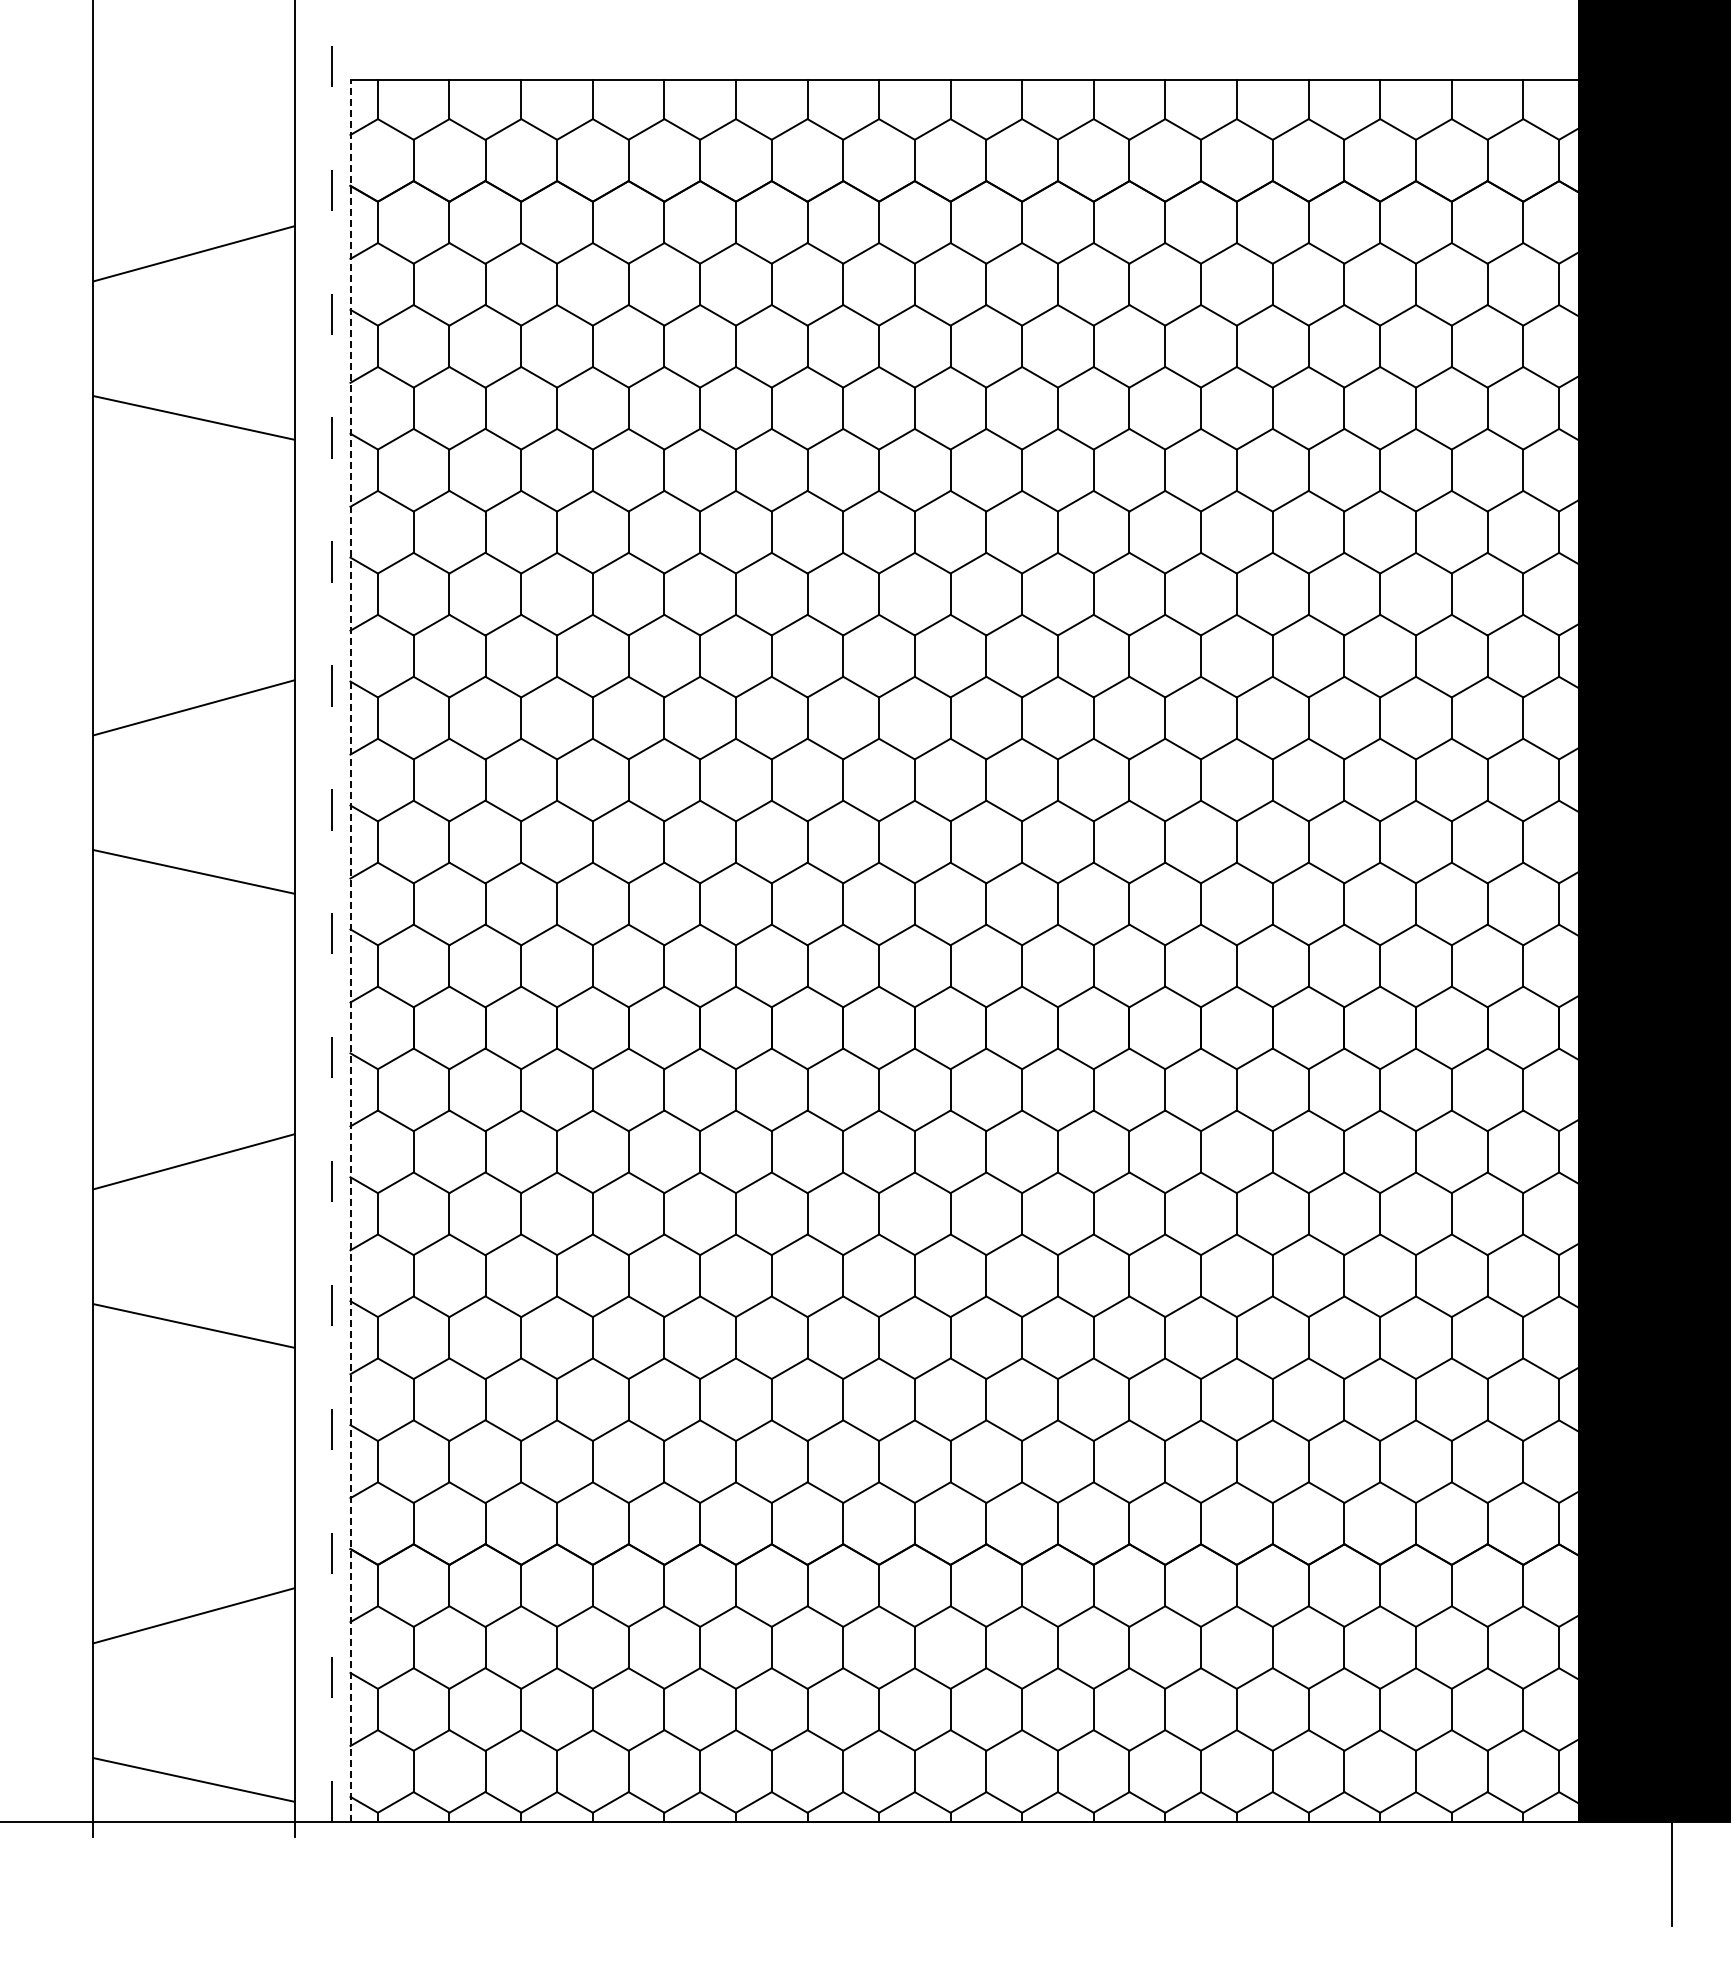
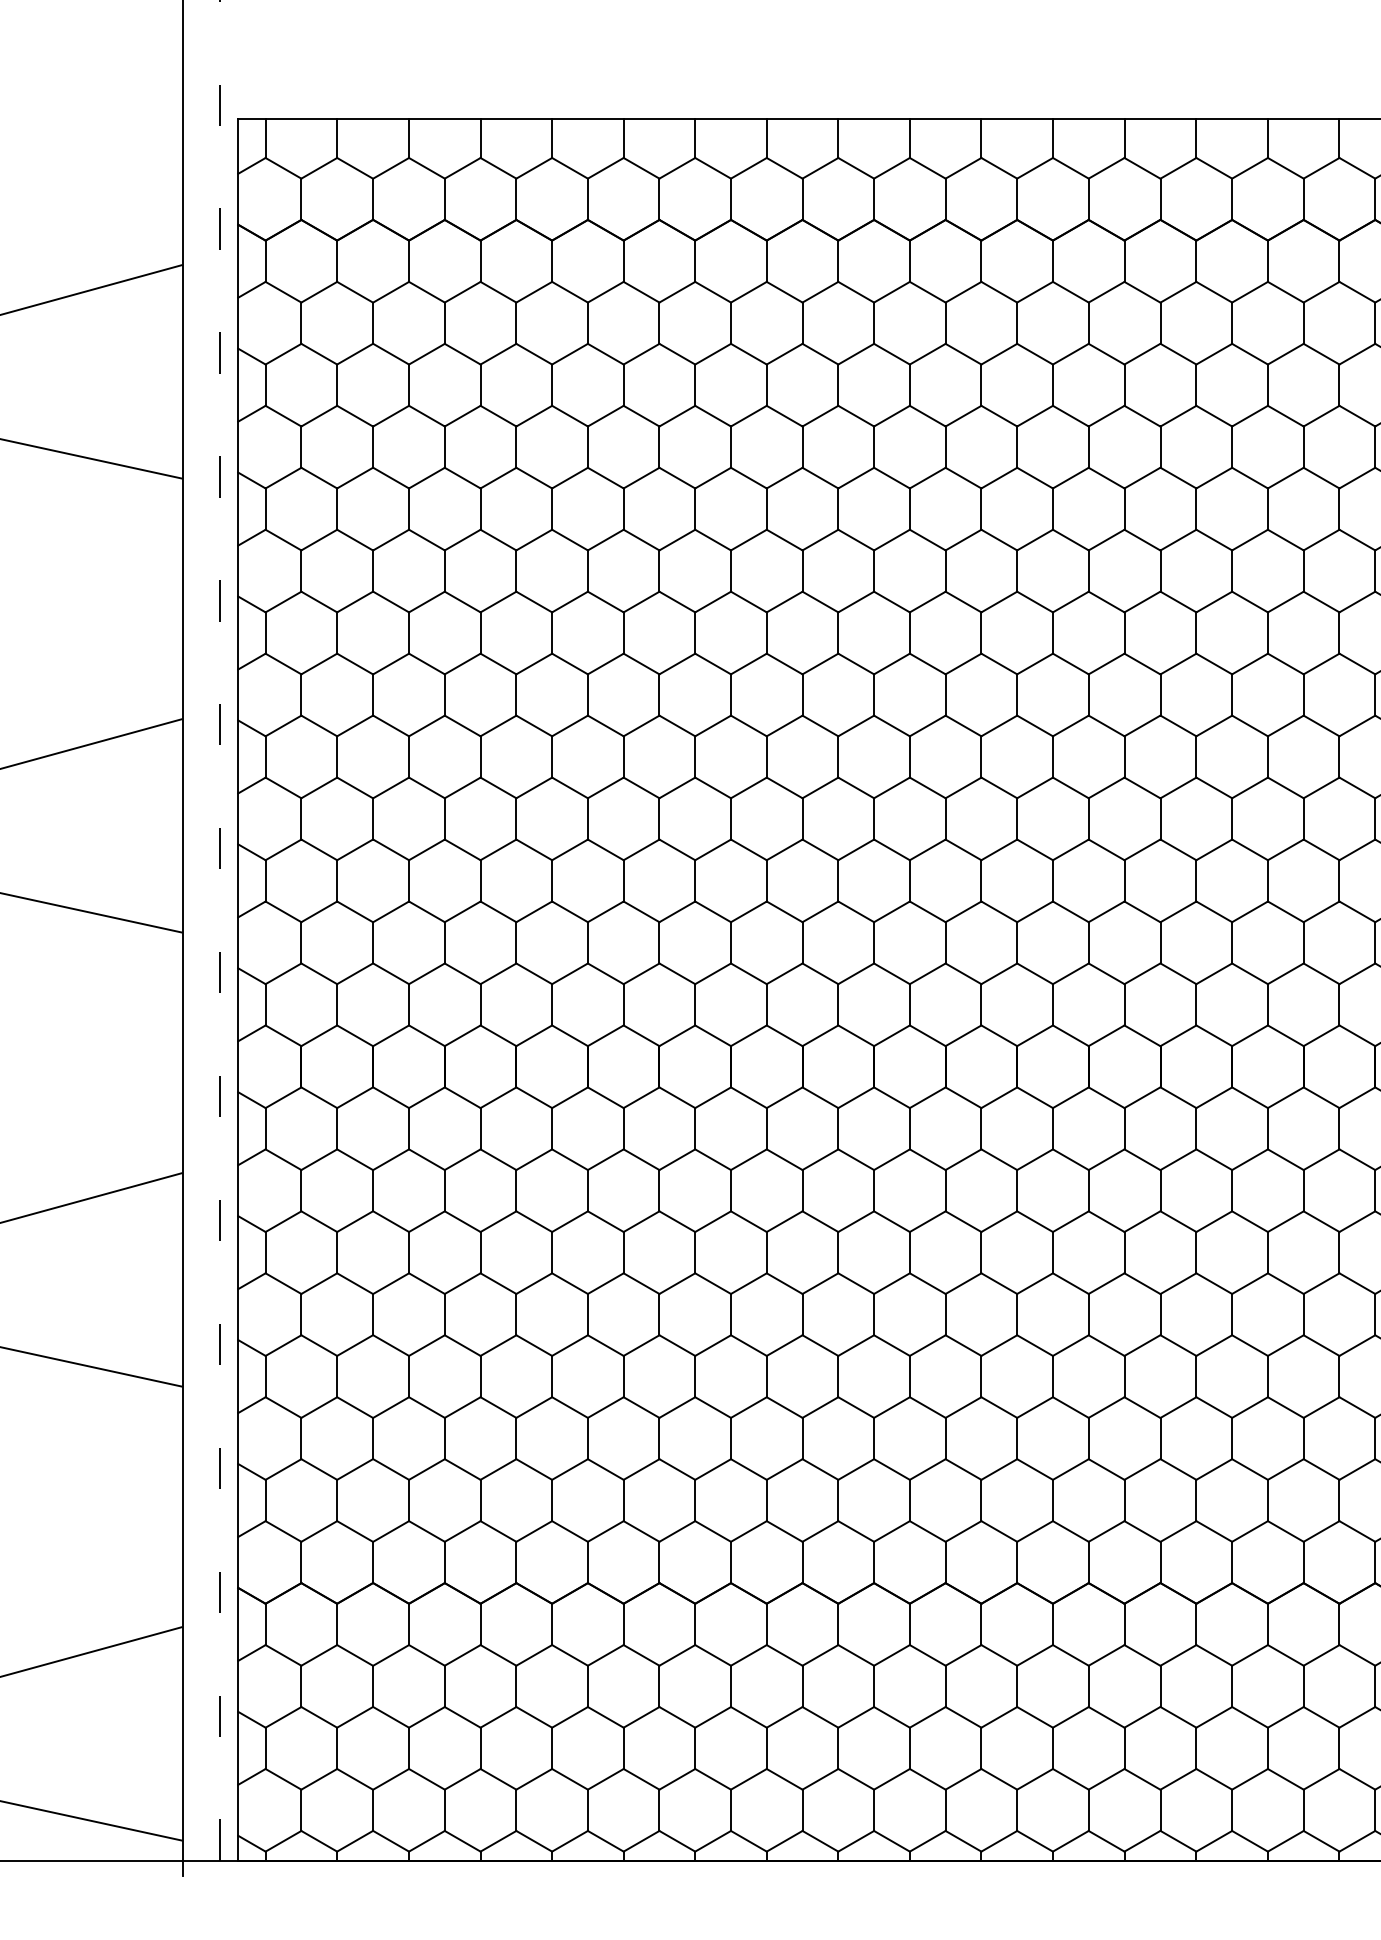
line: (350, 951) -> (238, 990), dashed -> solid

